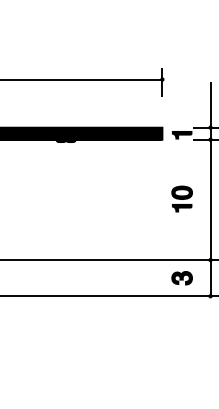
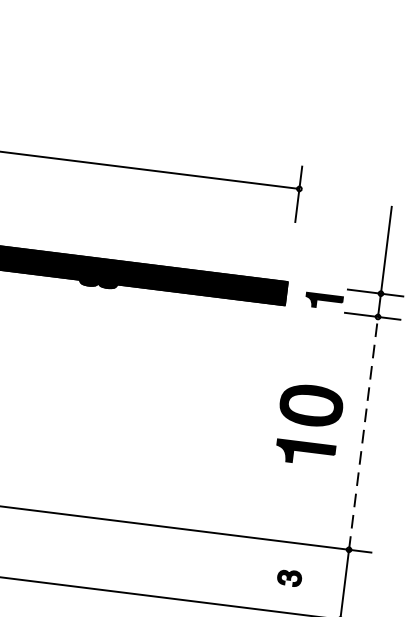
part: (181, 198) -> (307, 423), size x1.6
line: (210, 199) -> (363, 432), solid -> dashed
part: (181, 278) -> (288, 578), size x0.6

